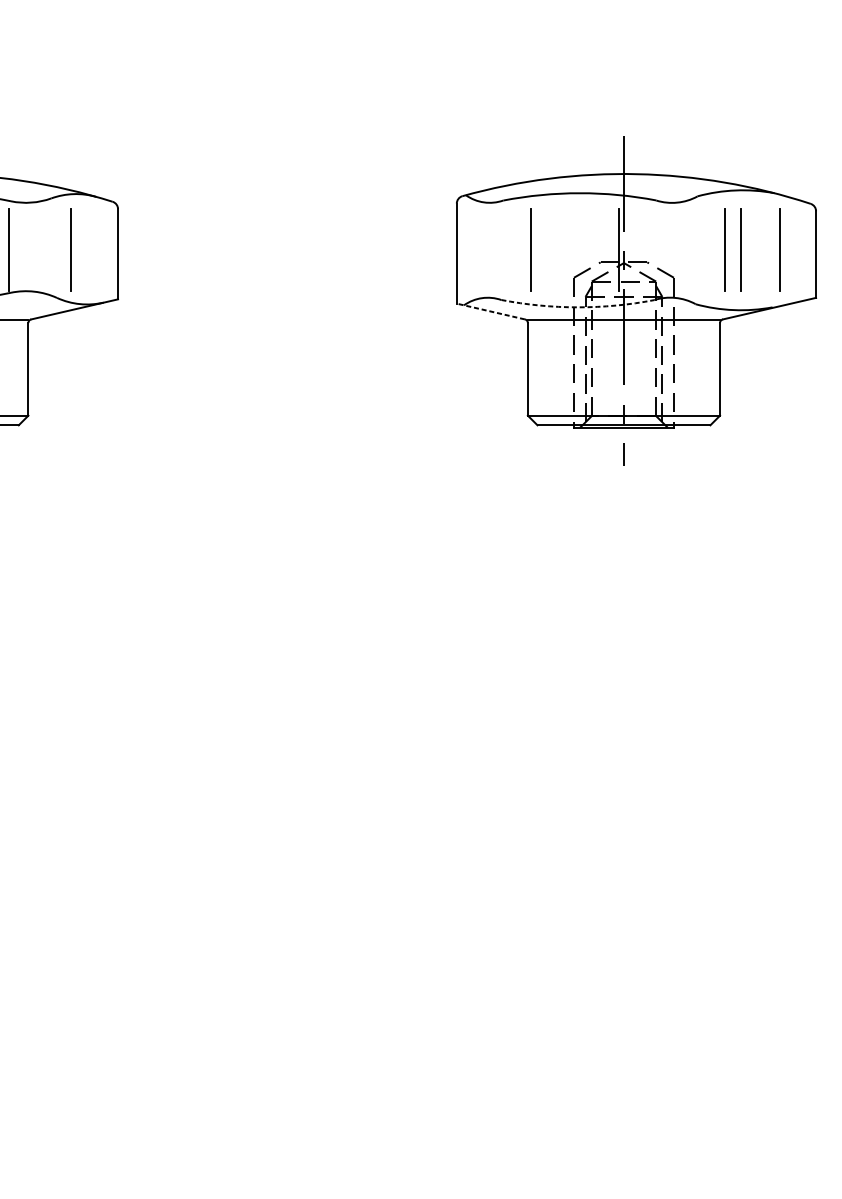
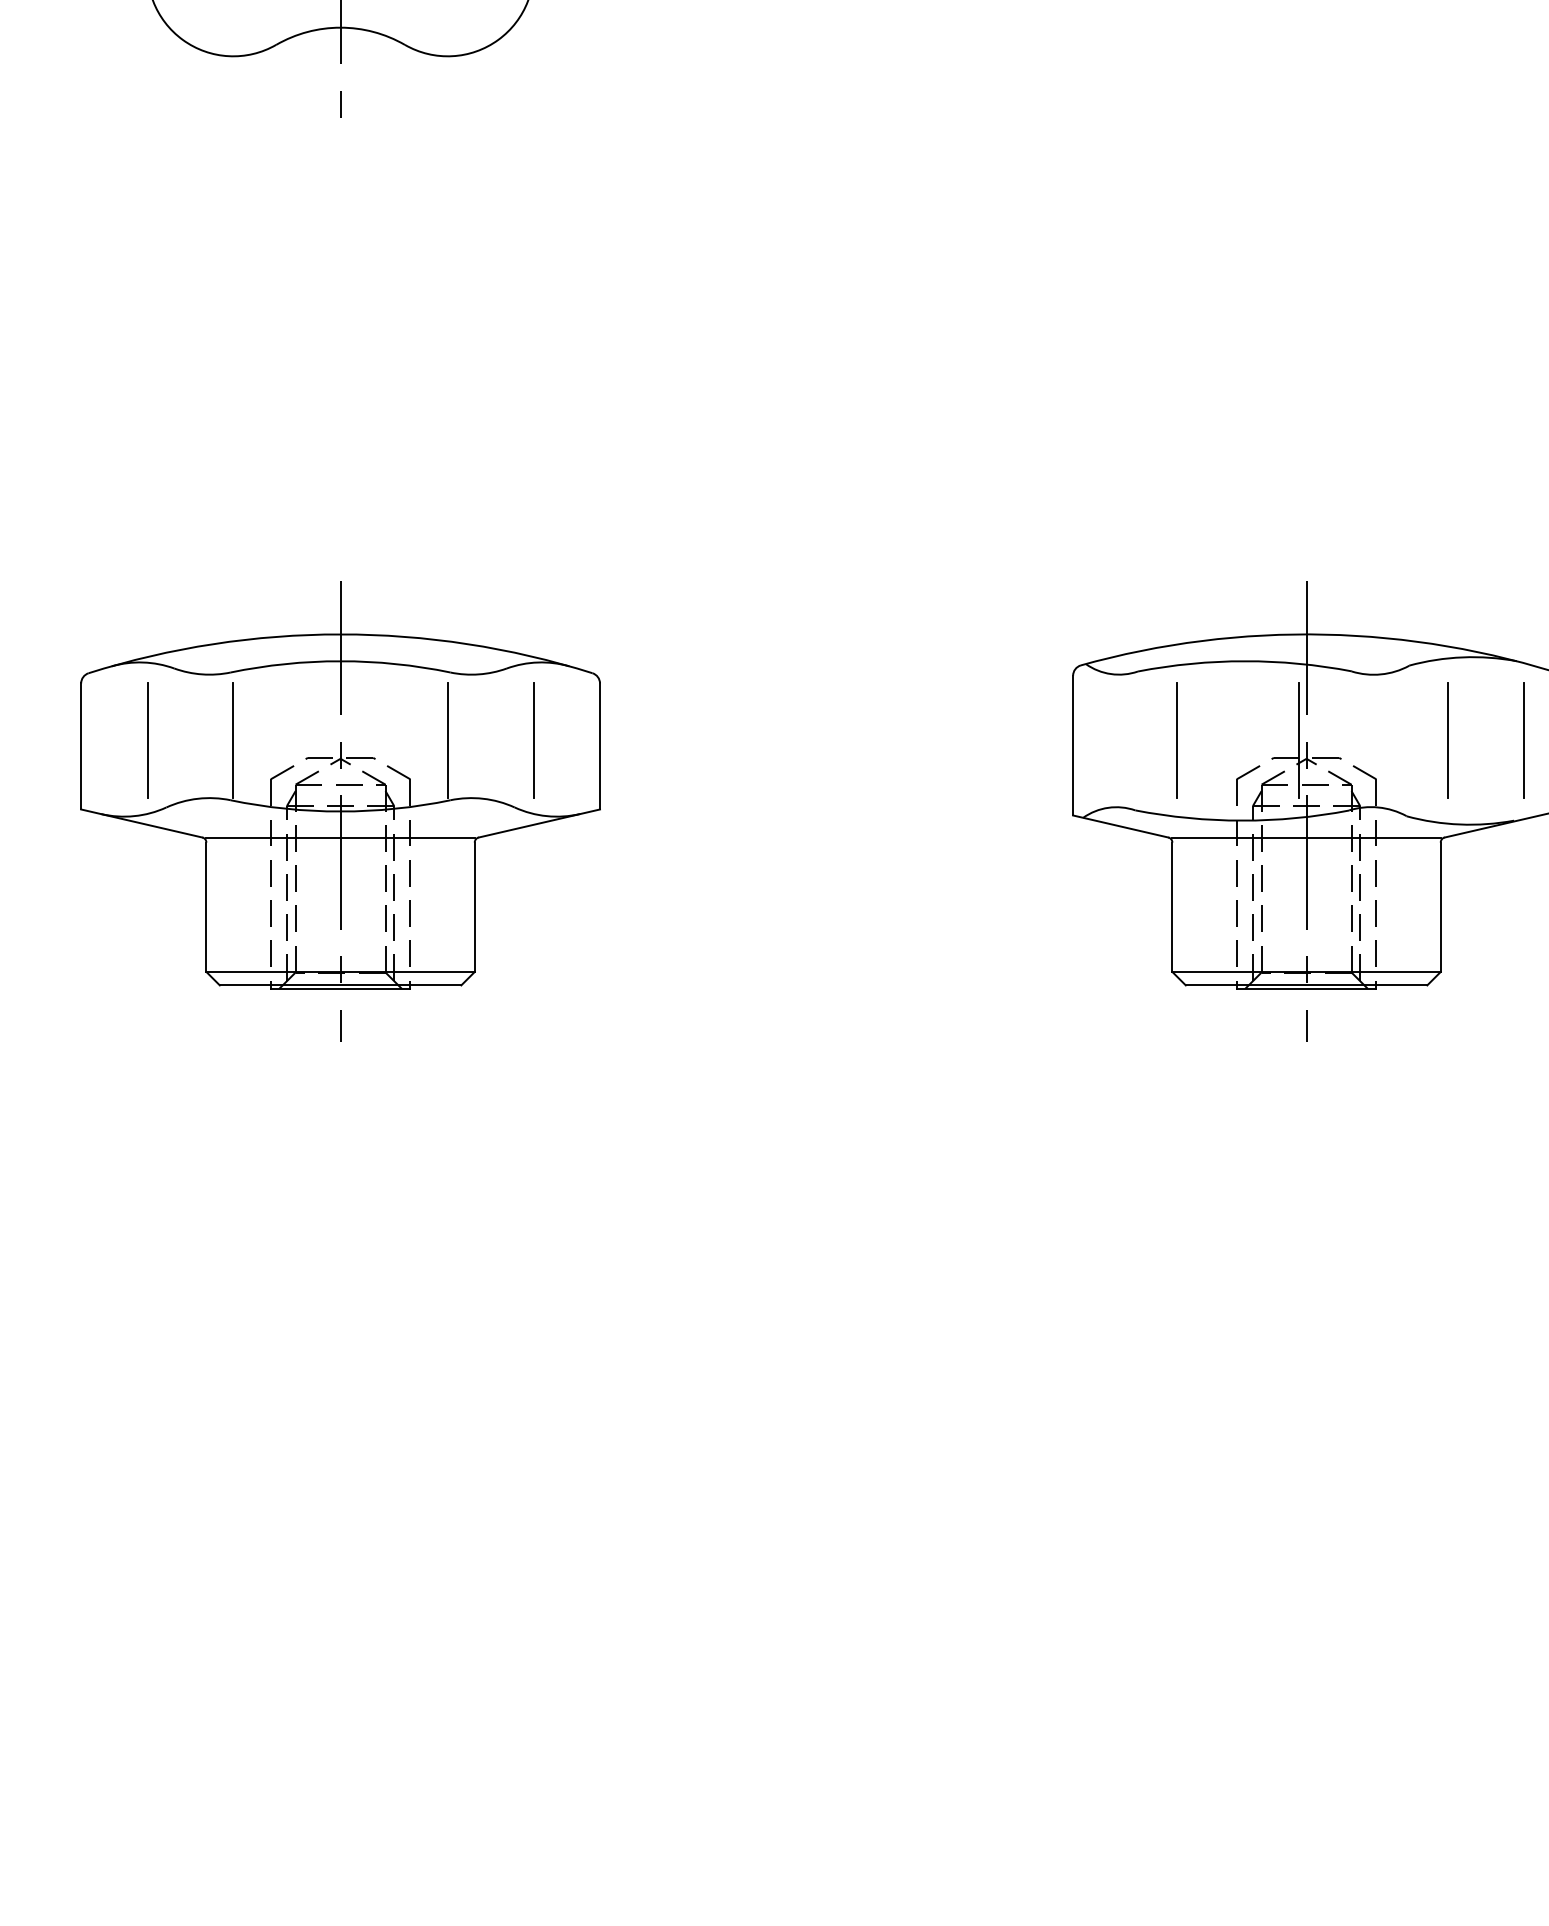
line: (739, 249) -> (1468, 740), removed
arc: (578, 307) -> (1242, 820), dashed -> solid
line: (490, 311) -> (1120, 826), dashed -> solid

